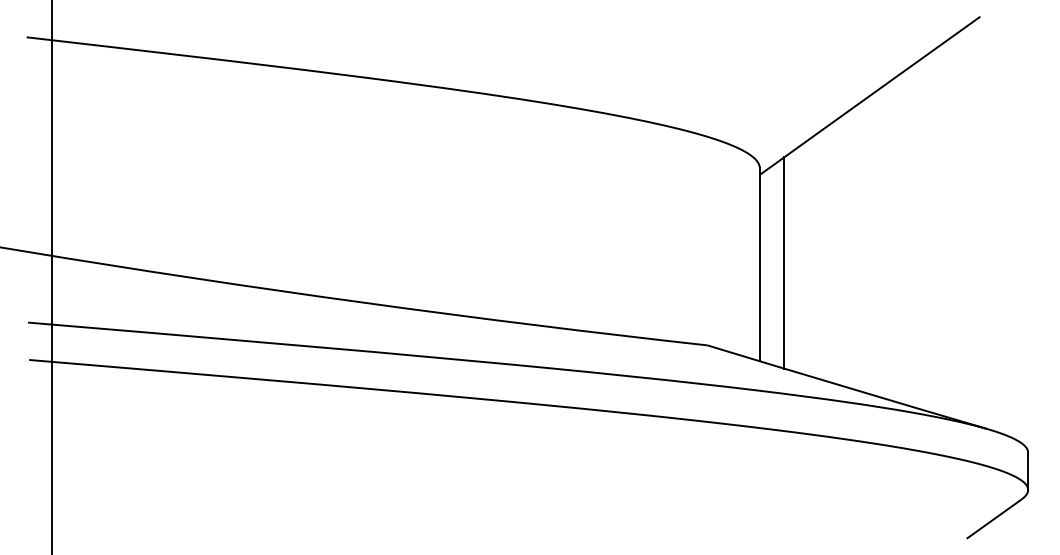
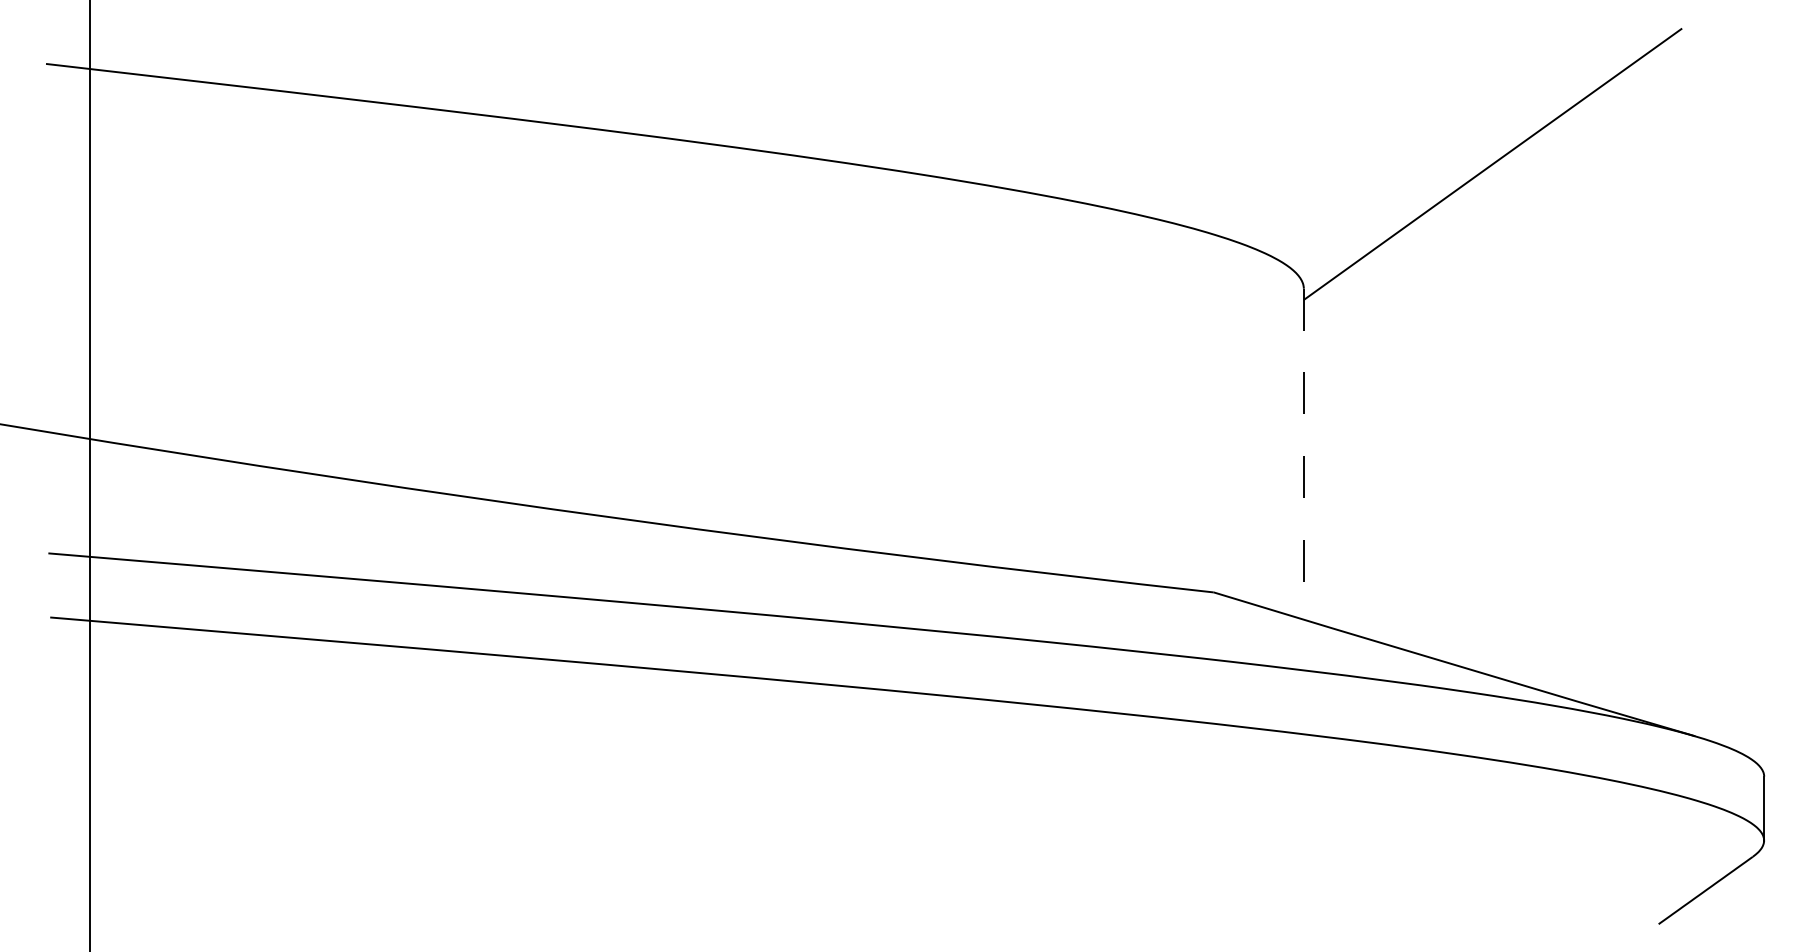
line: (784, 262) -> (1346, 450), removed
line: (759, 265) -> (1303, 455), solid -> dashed

